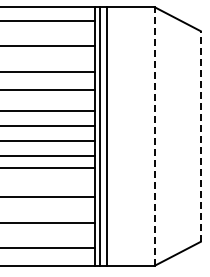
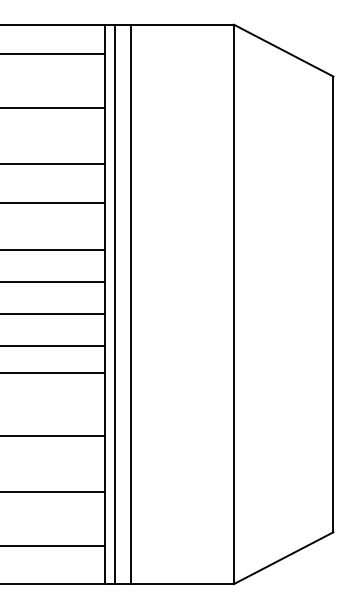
line: (154, 136) -> (233, 304), dashed -> solid
line: (200, 136) -> (332, 304), dashed -> solid

